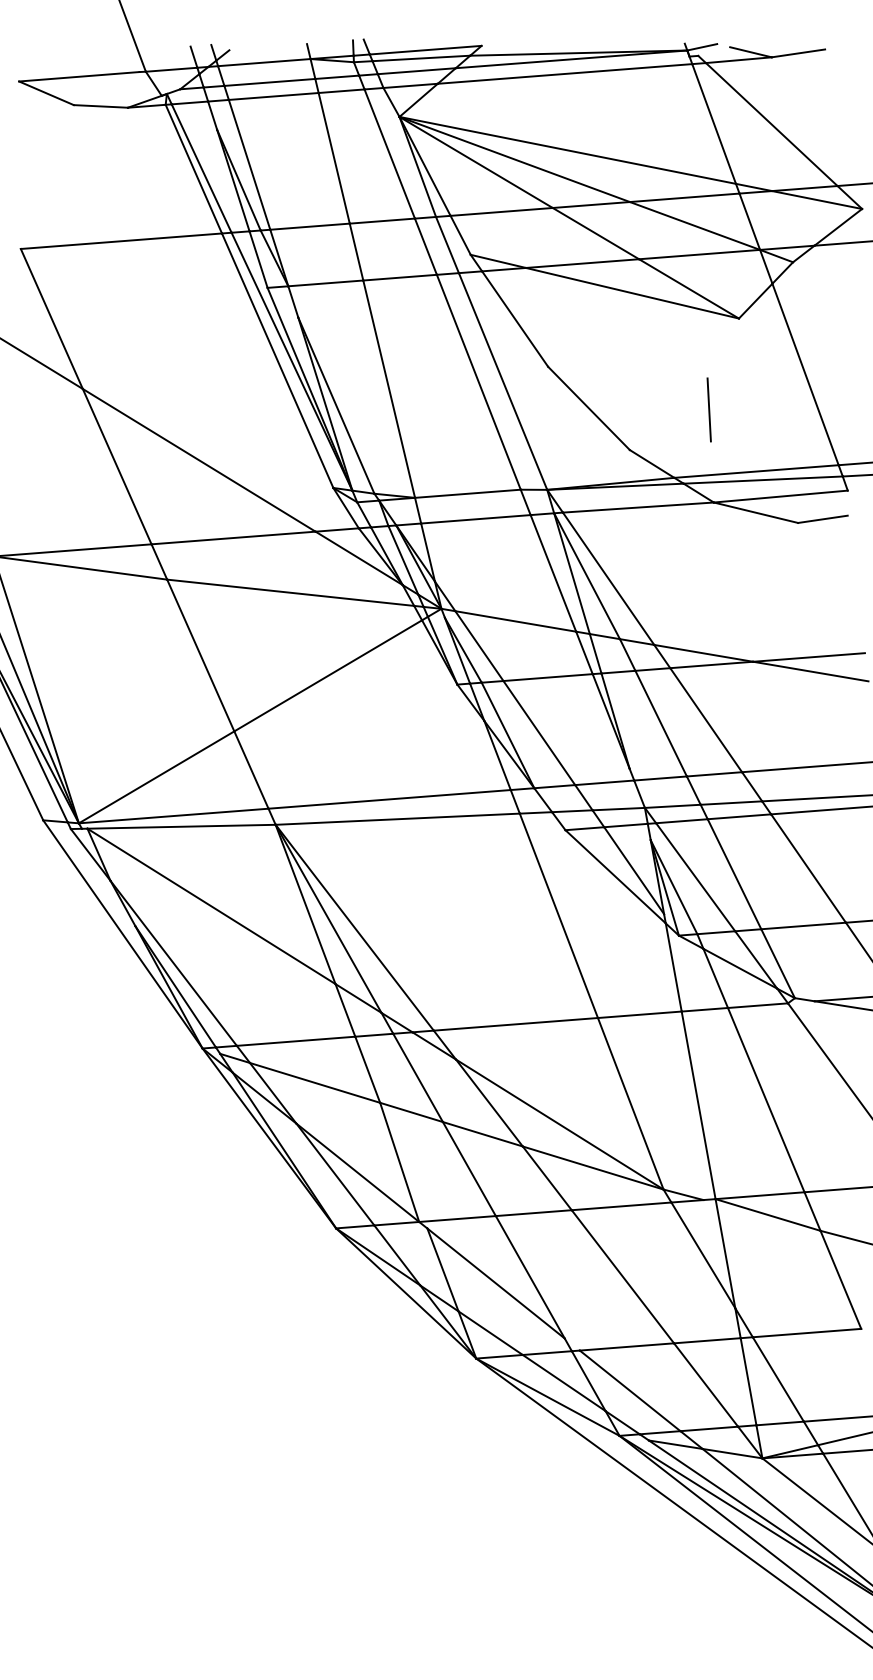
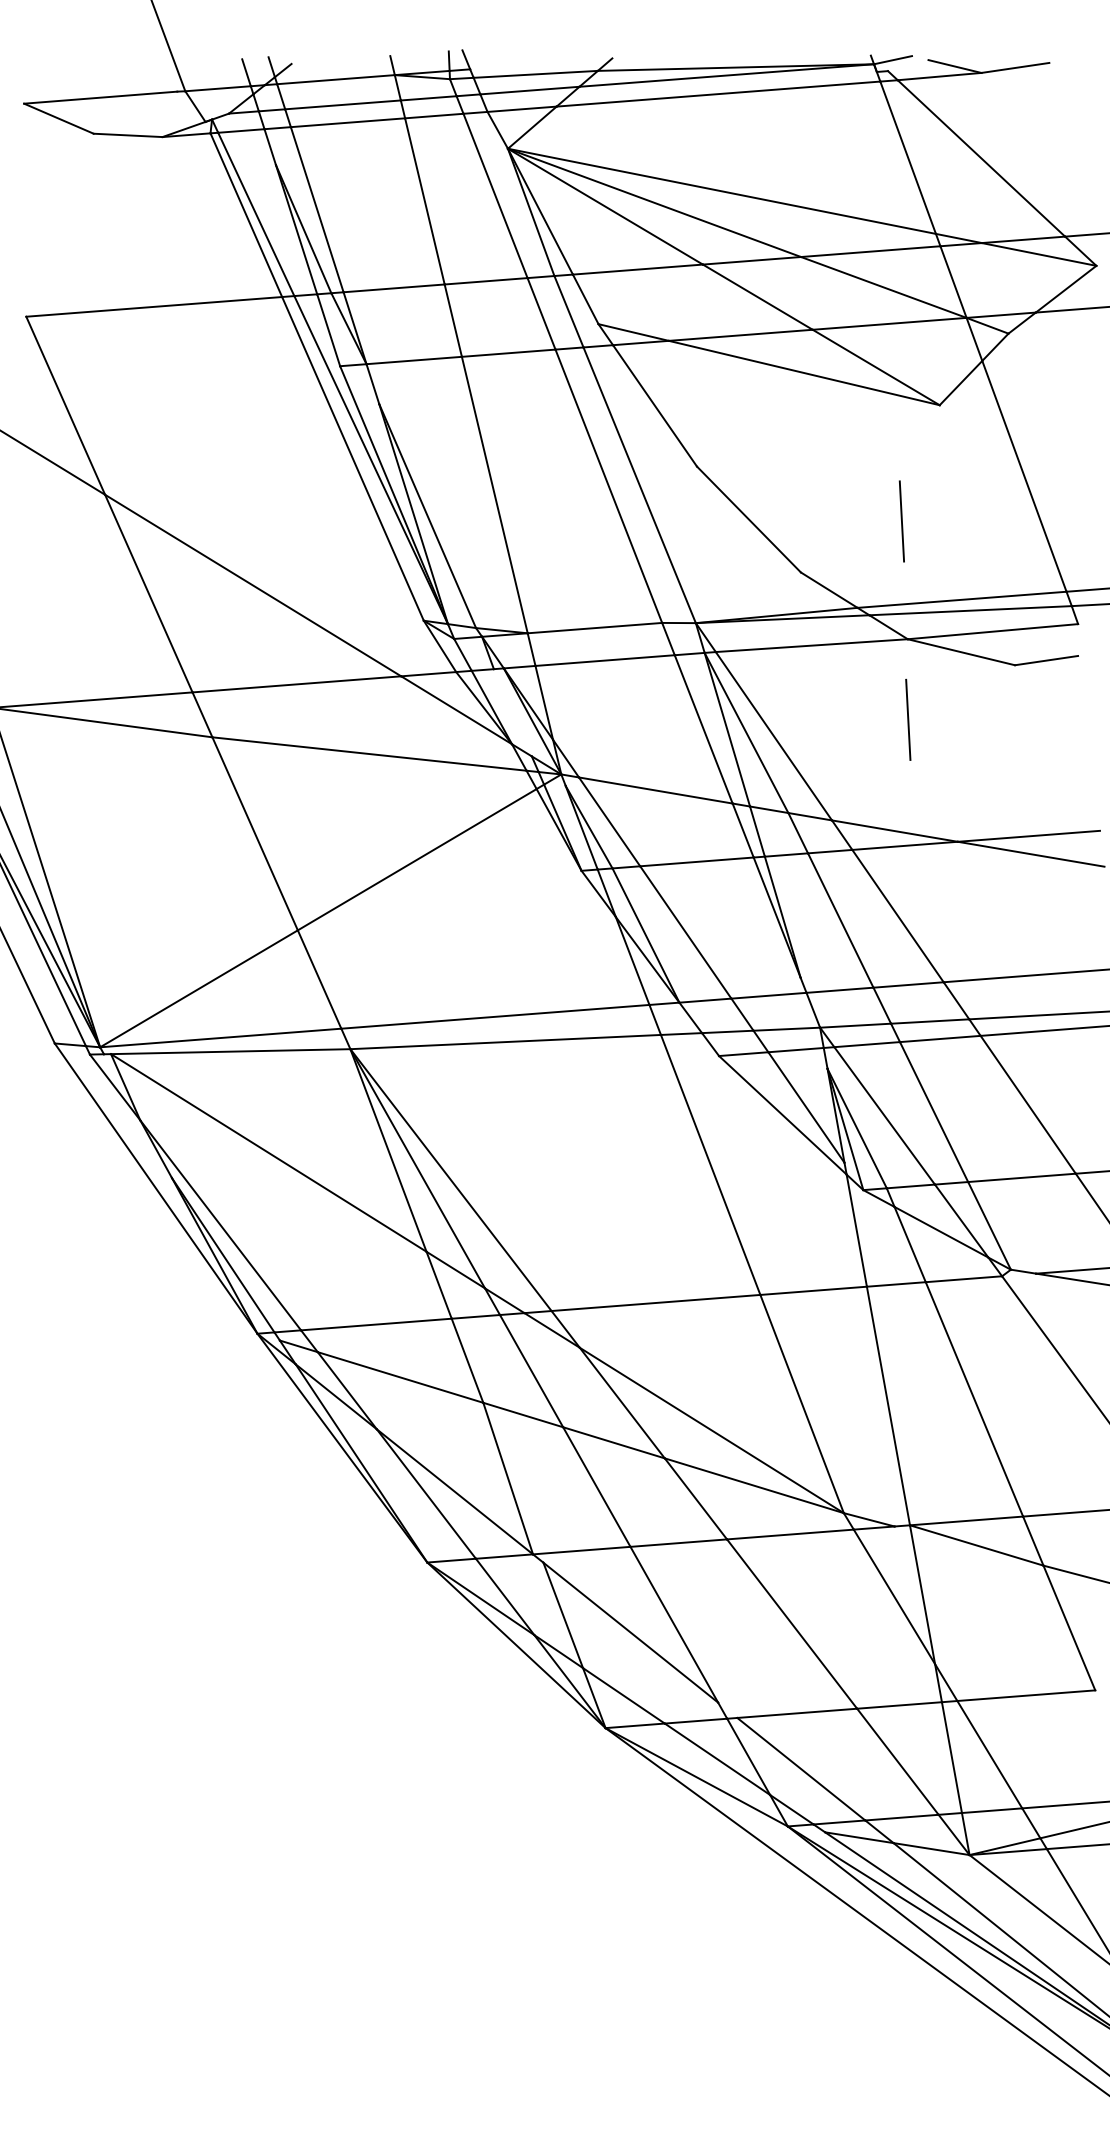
line: (425, 49) -> (541, 62), removed
line: (403, 560) -> (513, 712), removed
line: (713, 565) -> (907, 719), added

